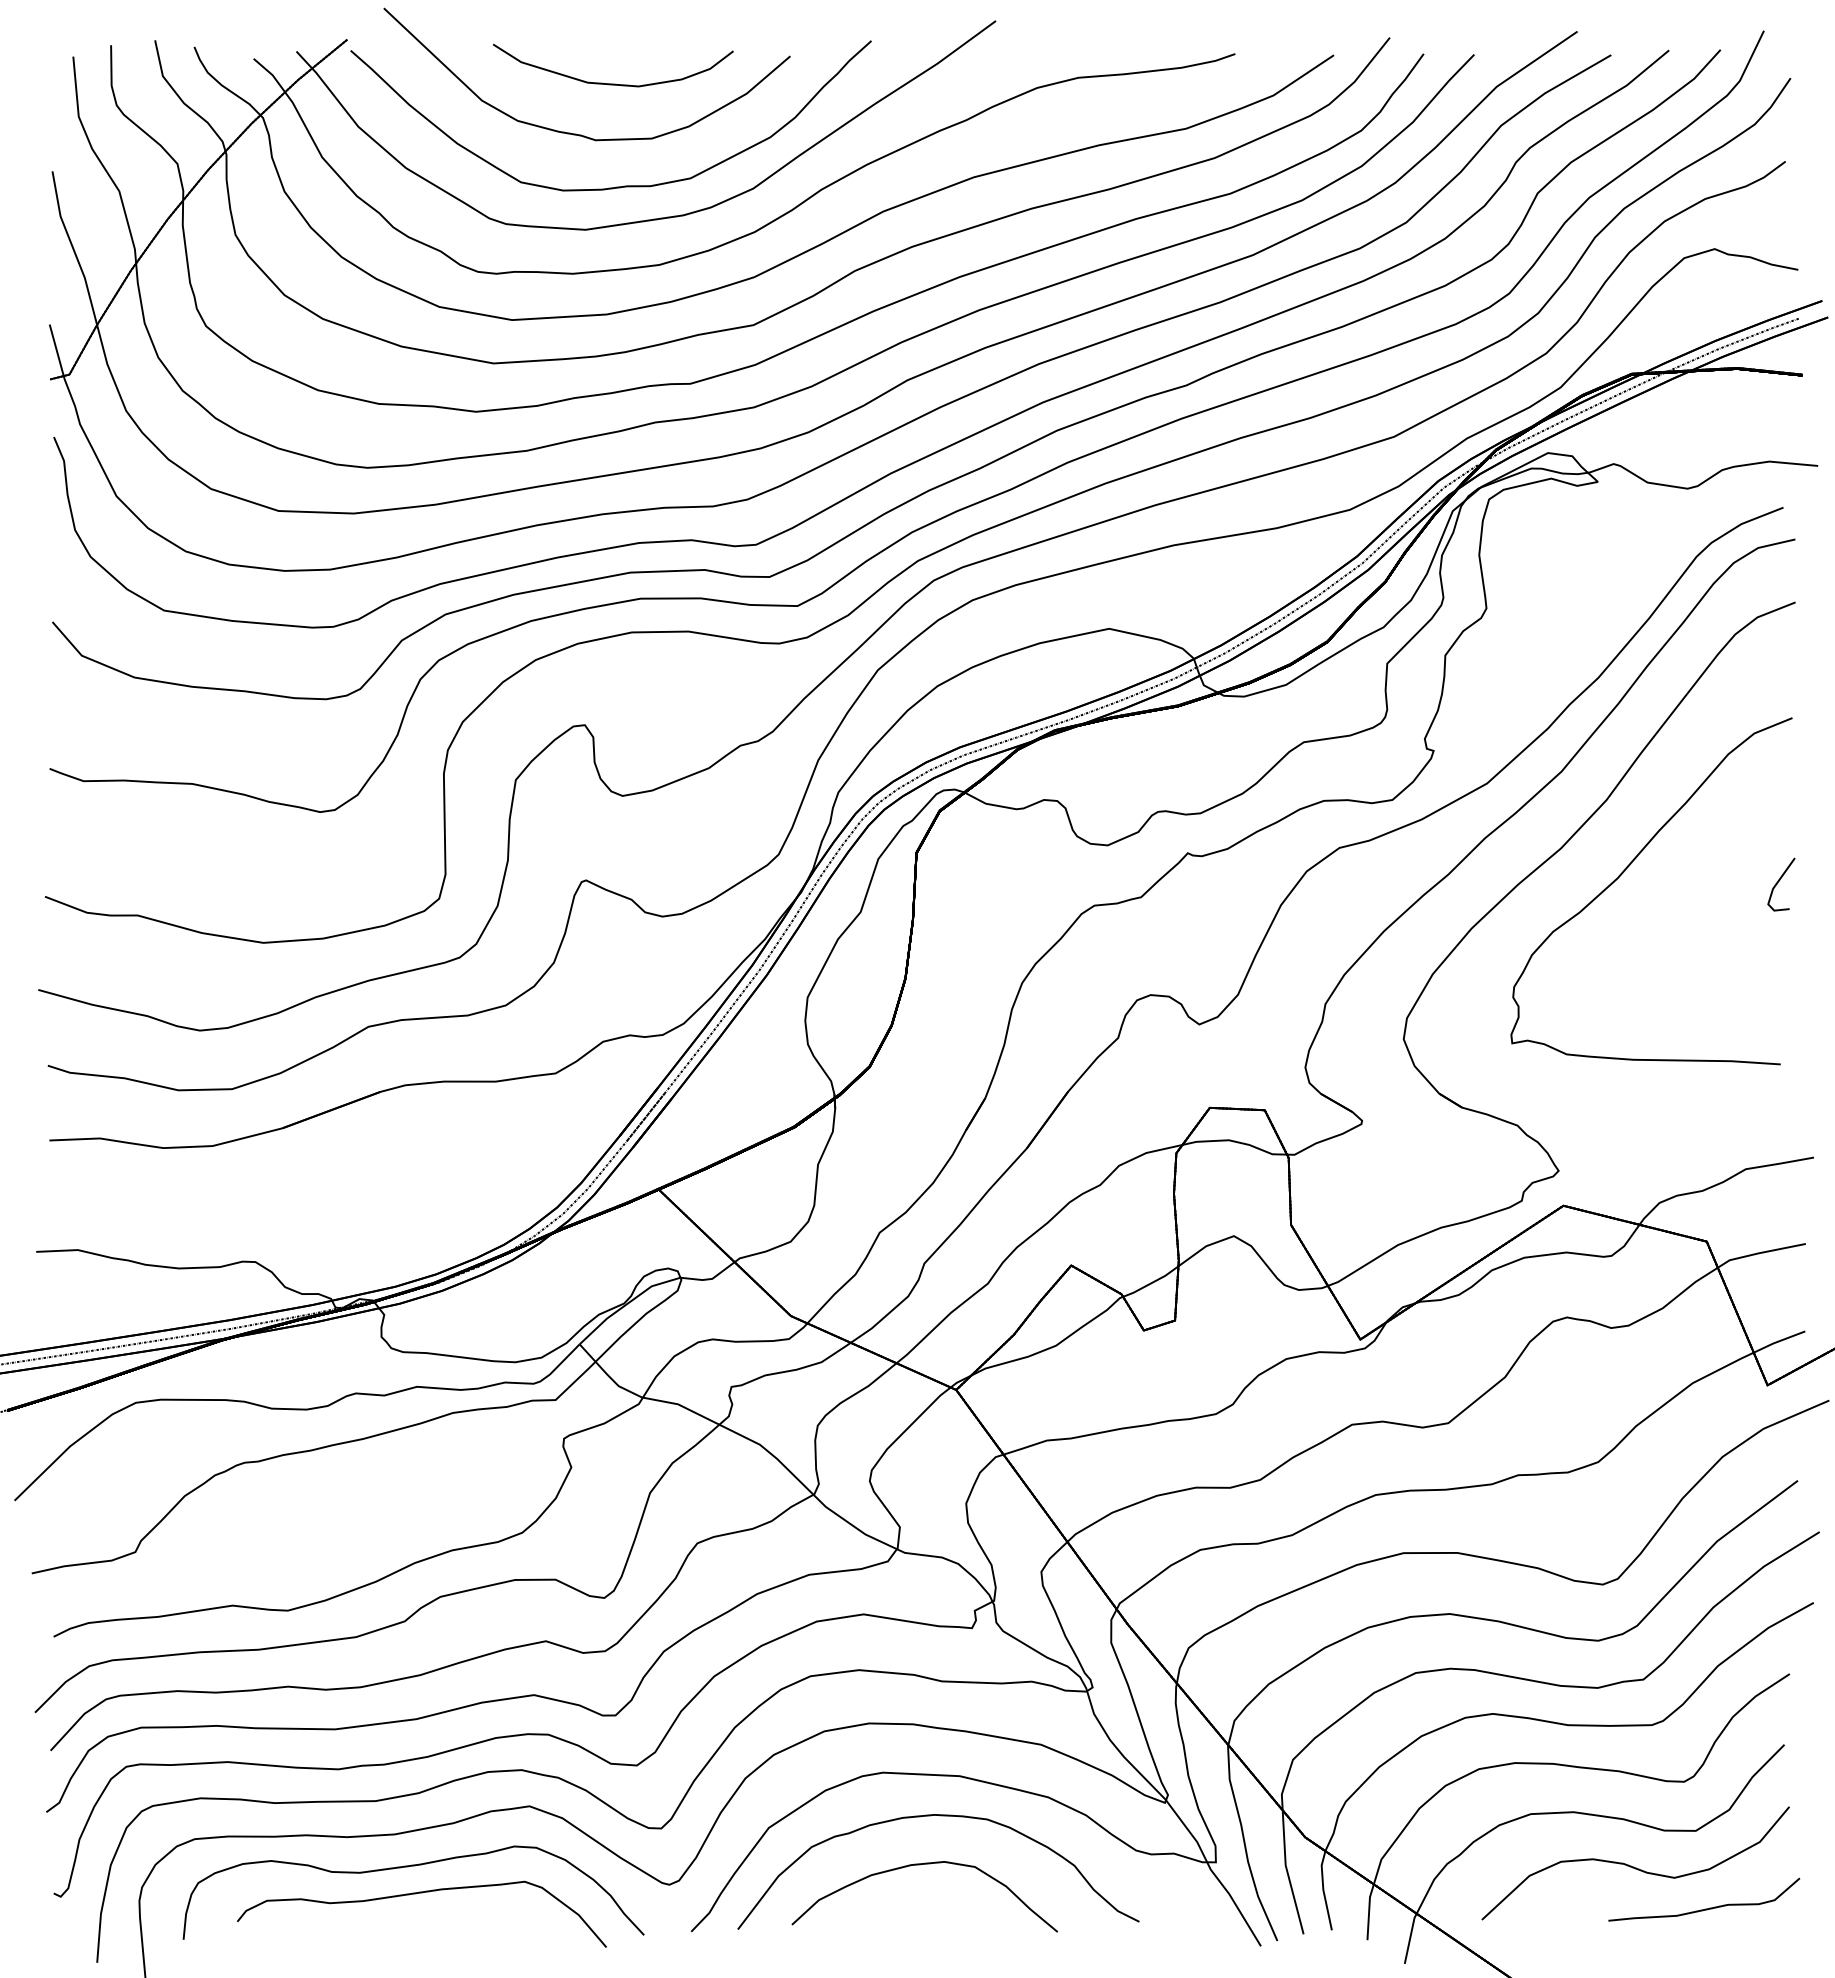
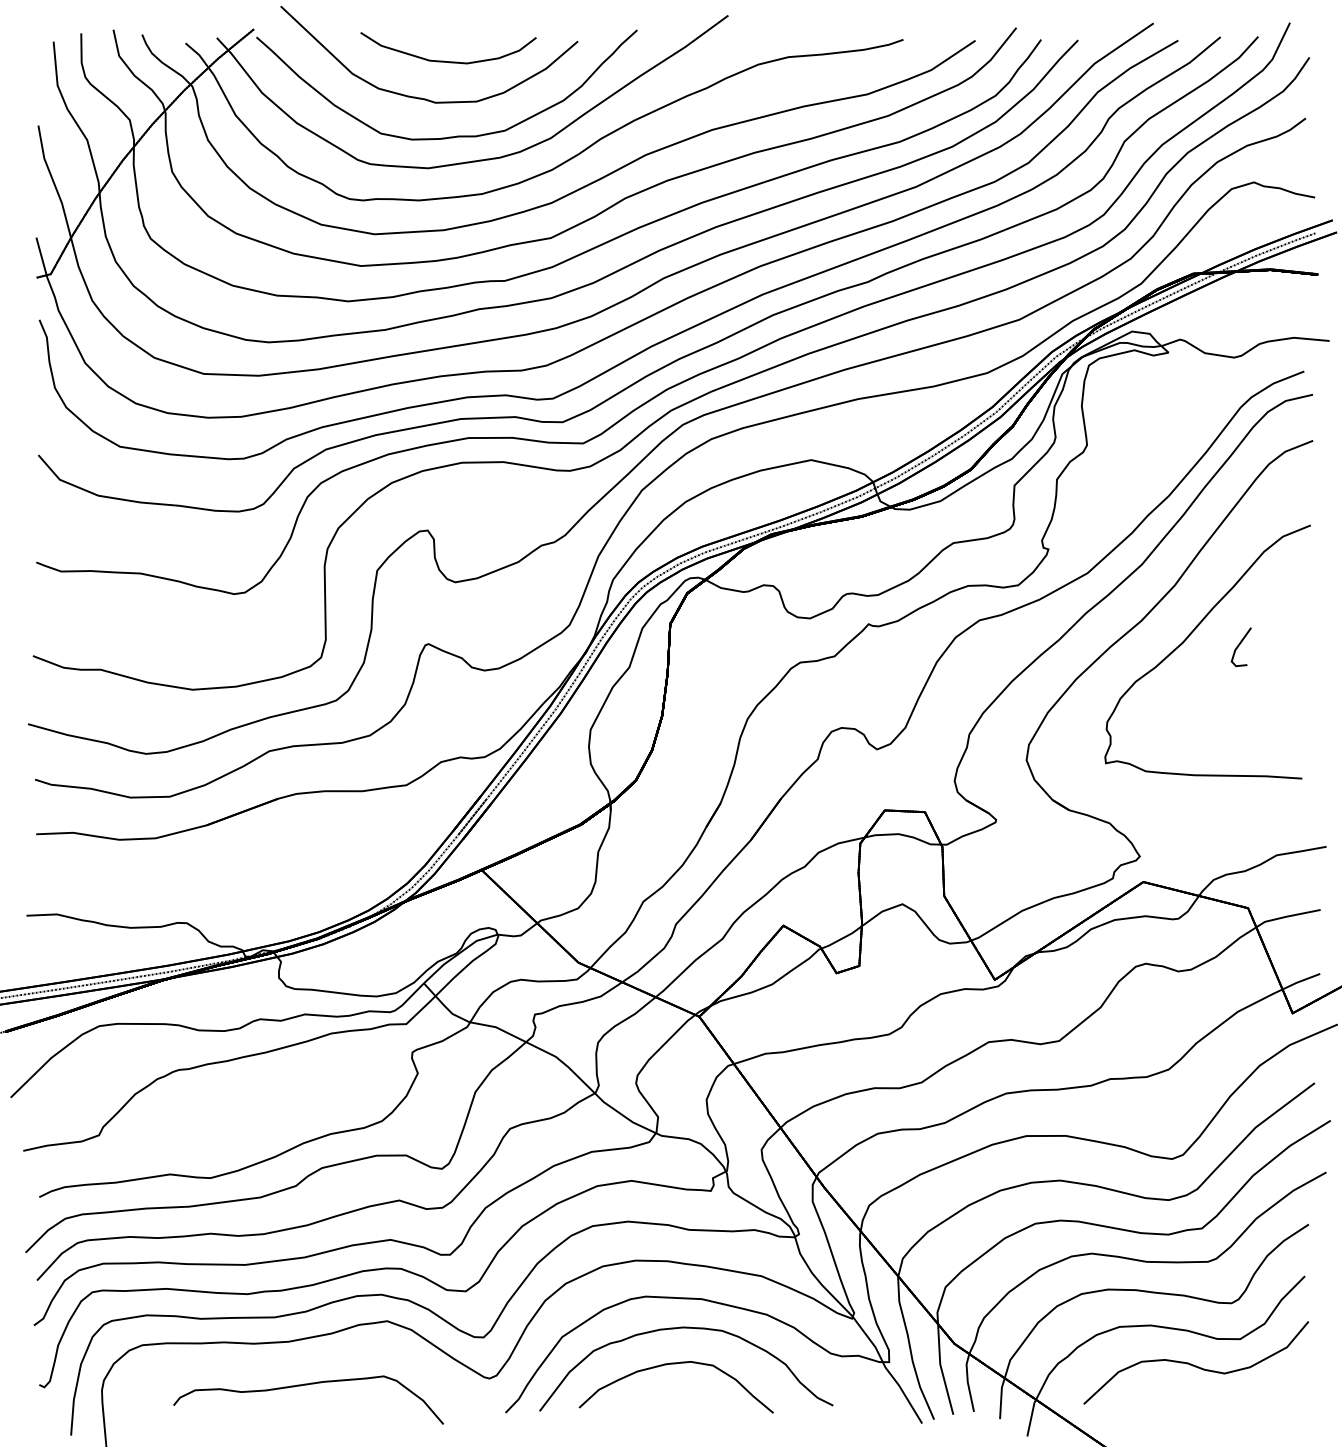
part: (1781, 884) -> (1241, 647), moved
curve: (408, 1867) -> (298, 1365), removed
part: (1705, 1908) -> (1247, 1395), removed

